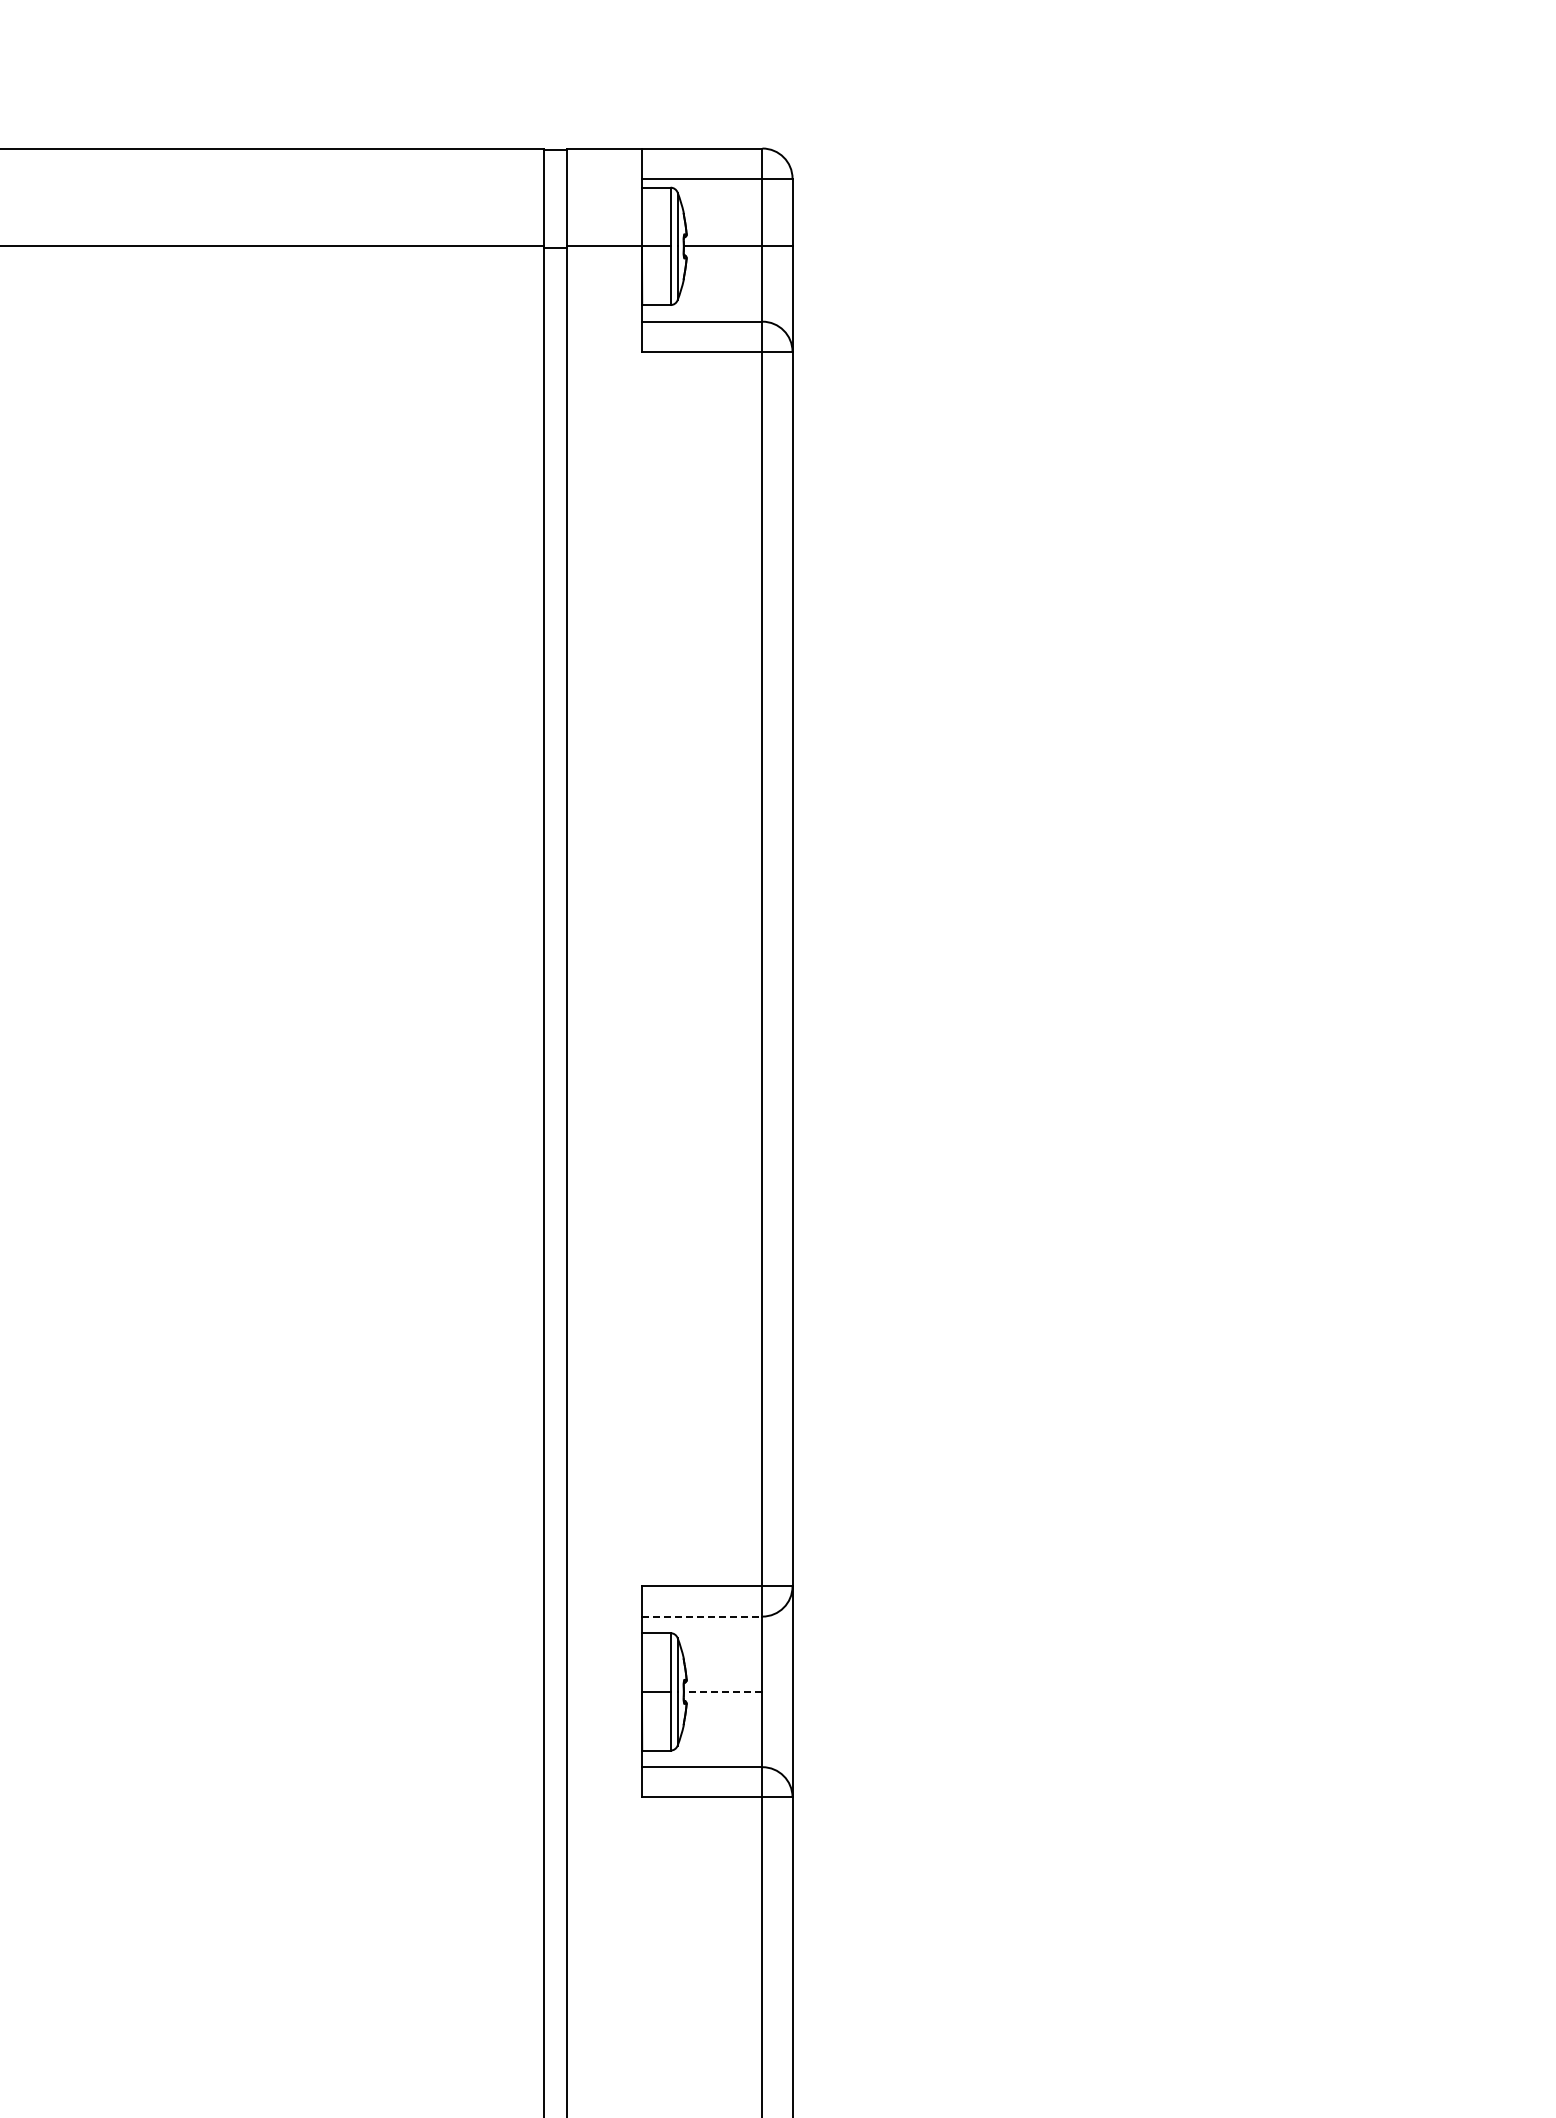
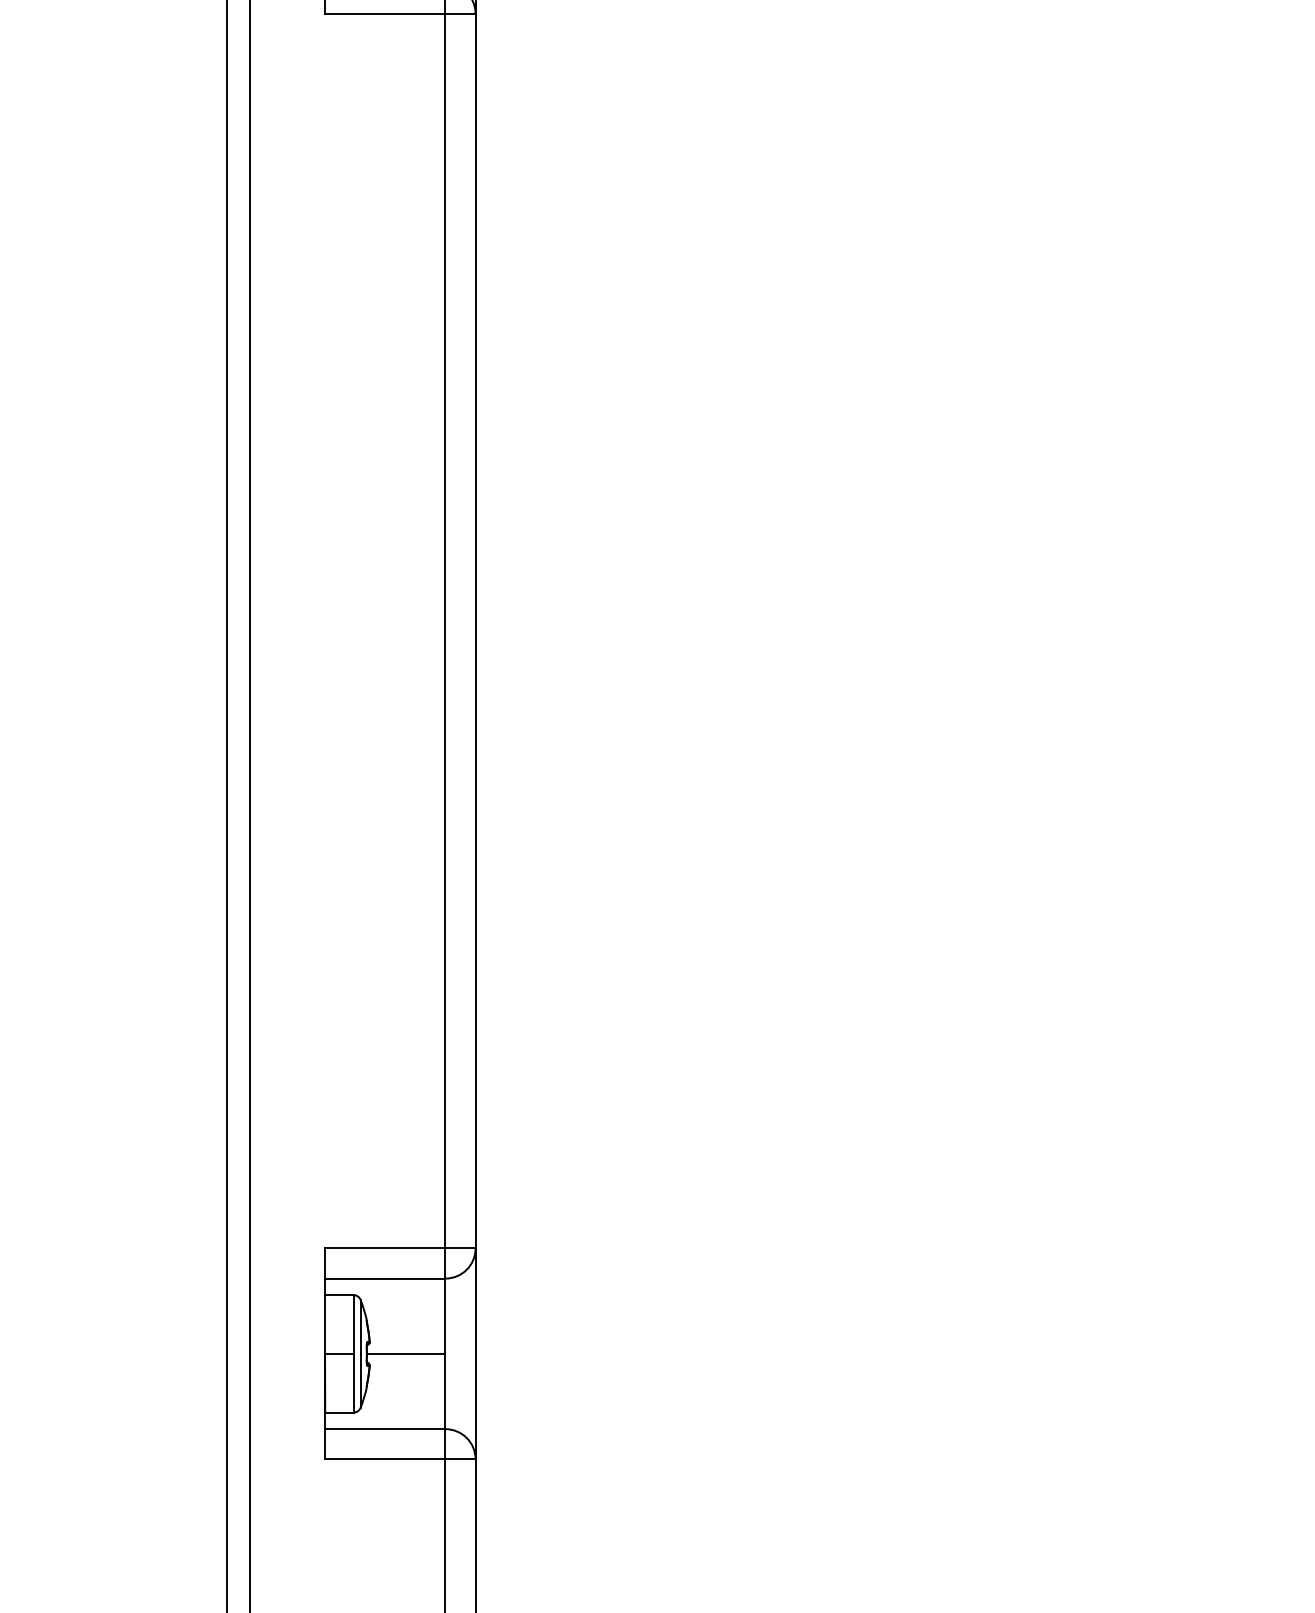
line: (702, 1616) -> (385, 1278), dashed -> solid
line: (722, 1691) -> (405, 1353), dashed -> solid

